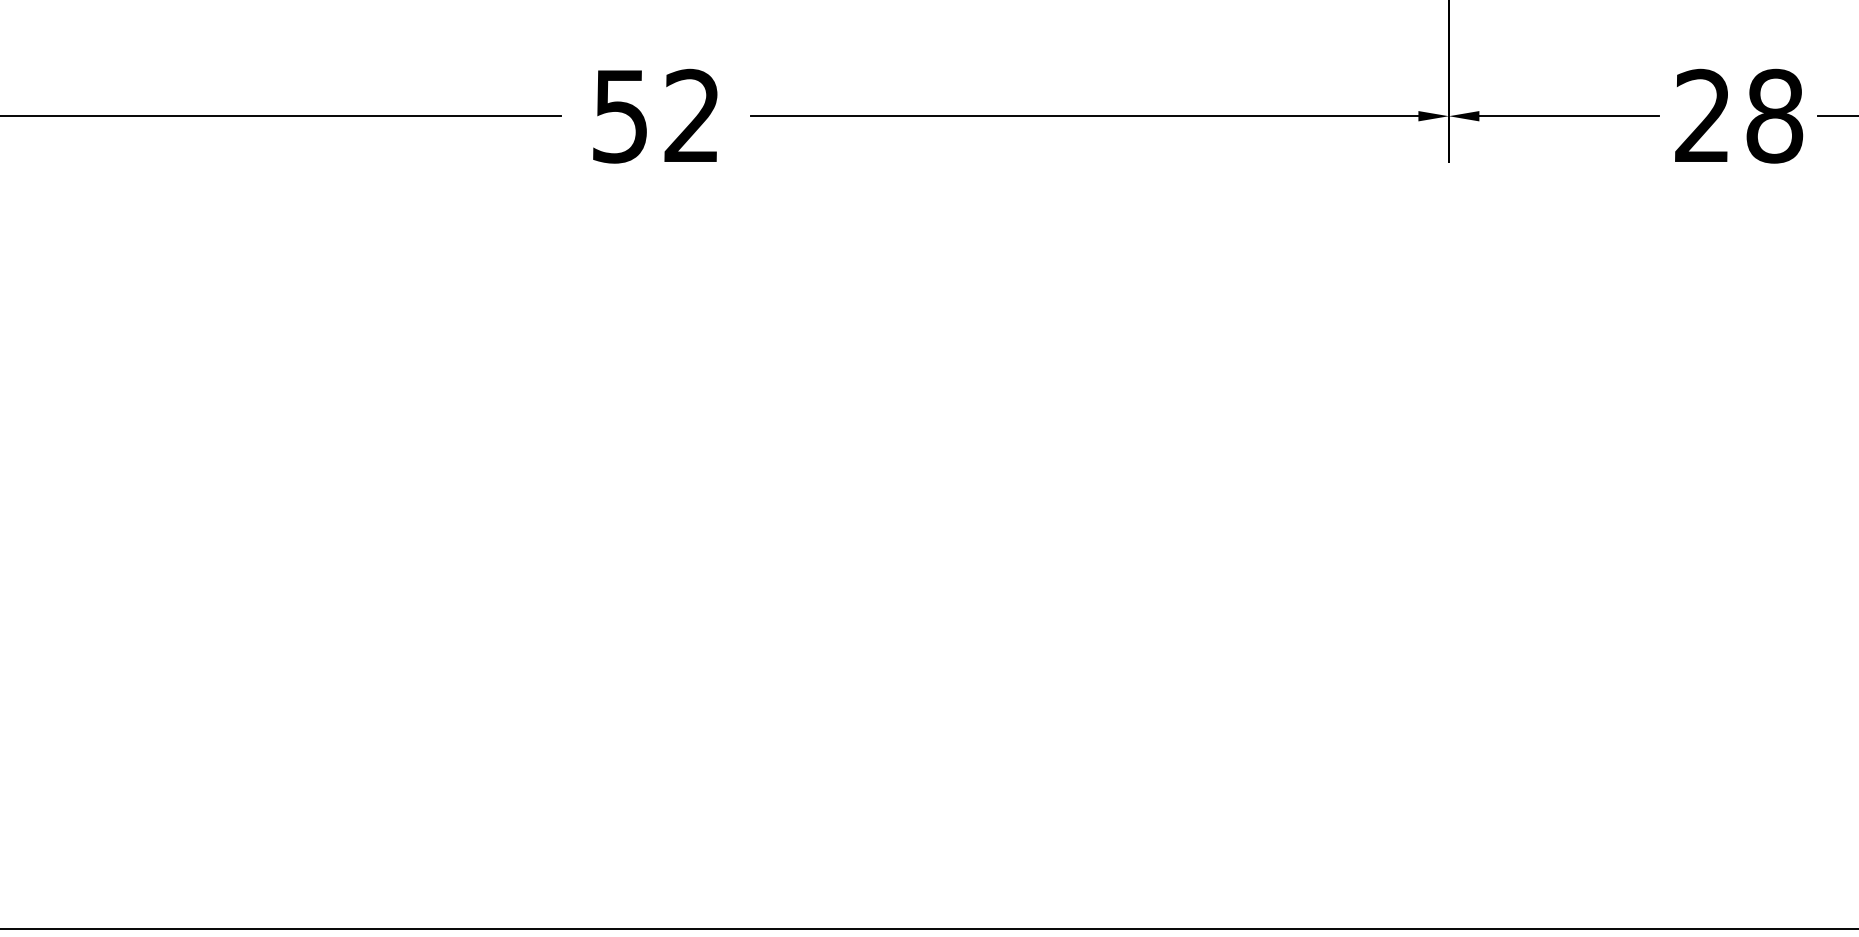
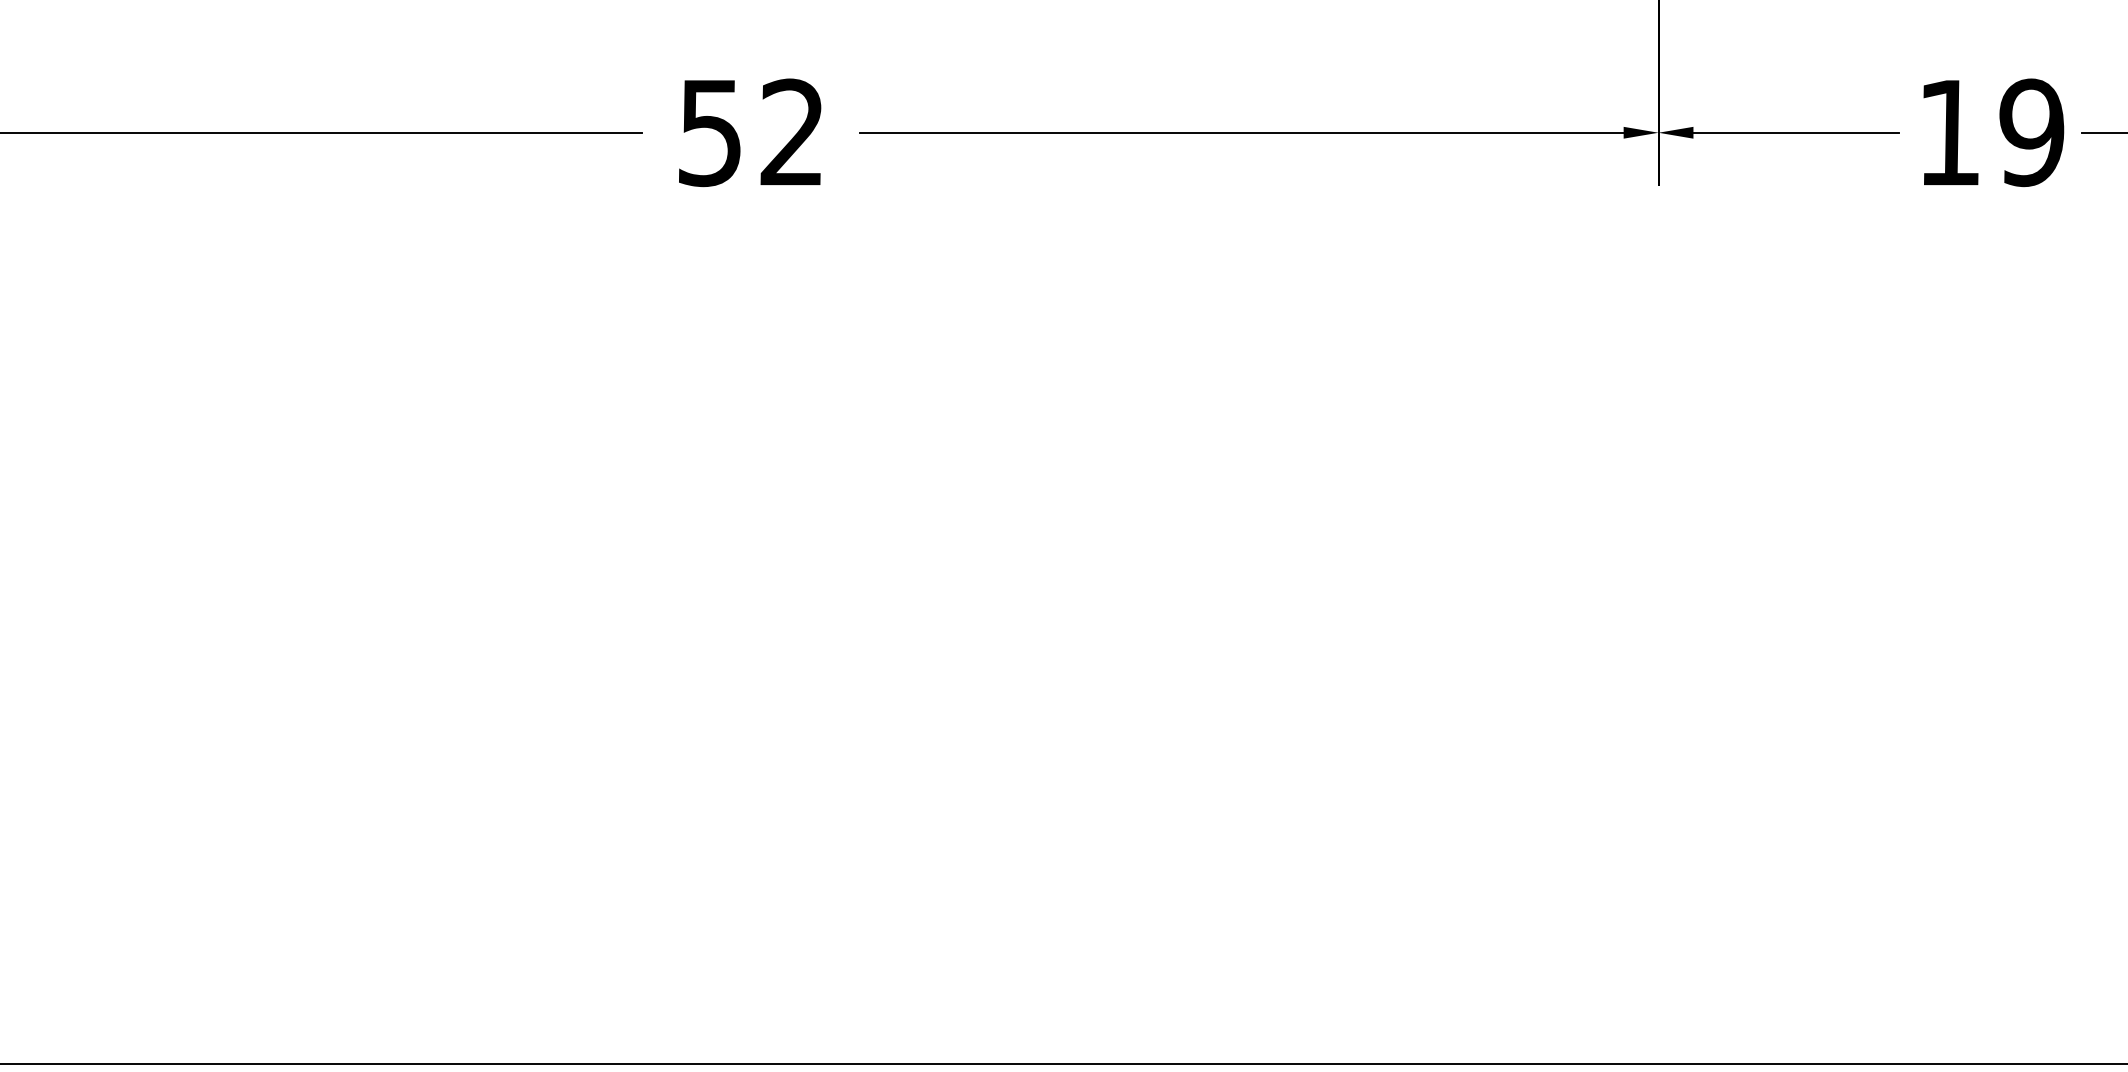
text: (1738, 116) -> (1990, 132), 28 -> 19

